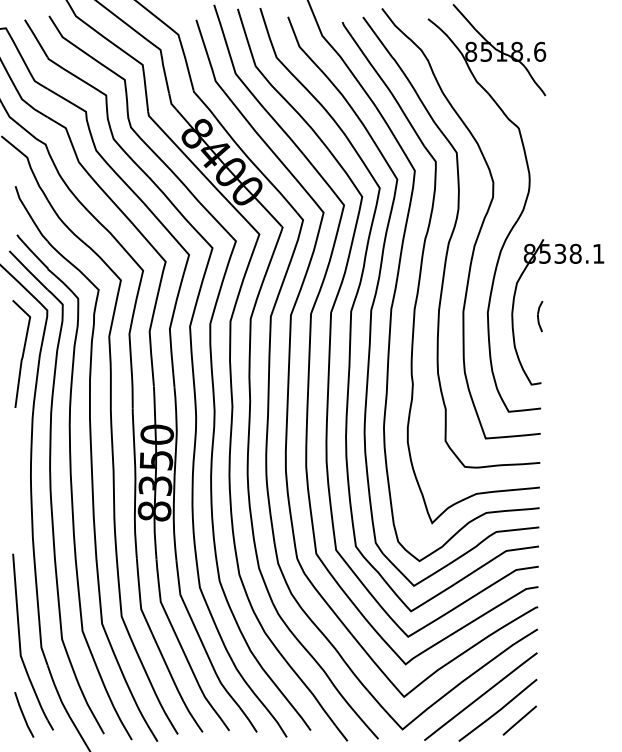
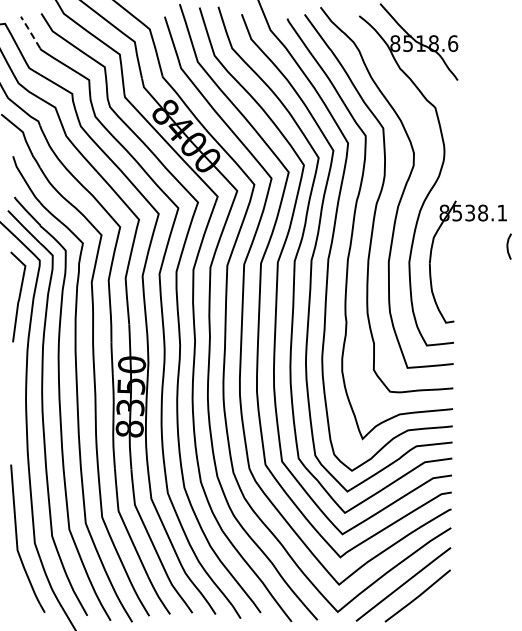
line: (35, 37) -> (29, 31), solid -> dashed
part: (539, 316) -> (508, 246), moved
line: (24, 714) -> (20, 599), removed
line: (519, 720) -> (435, 604), removed

